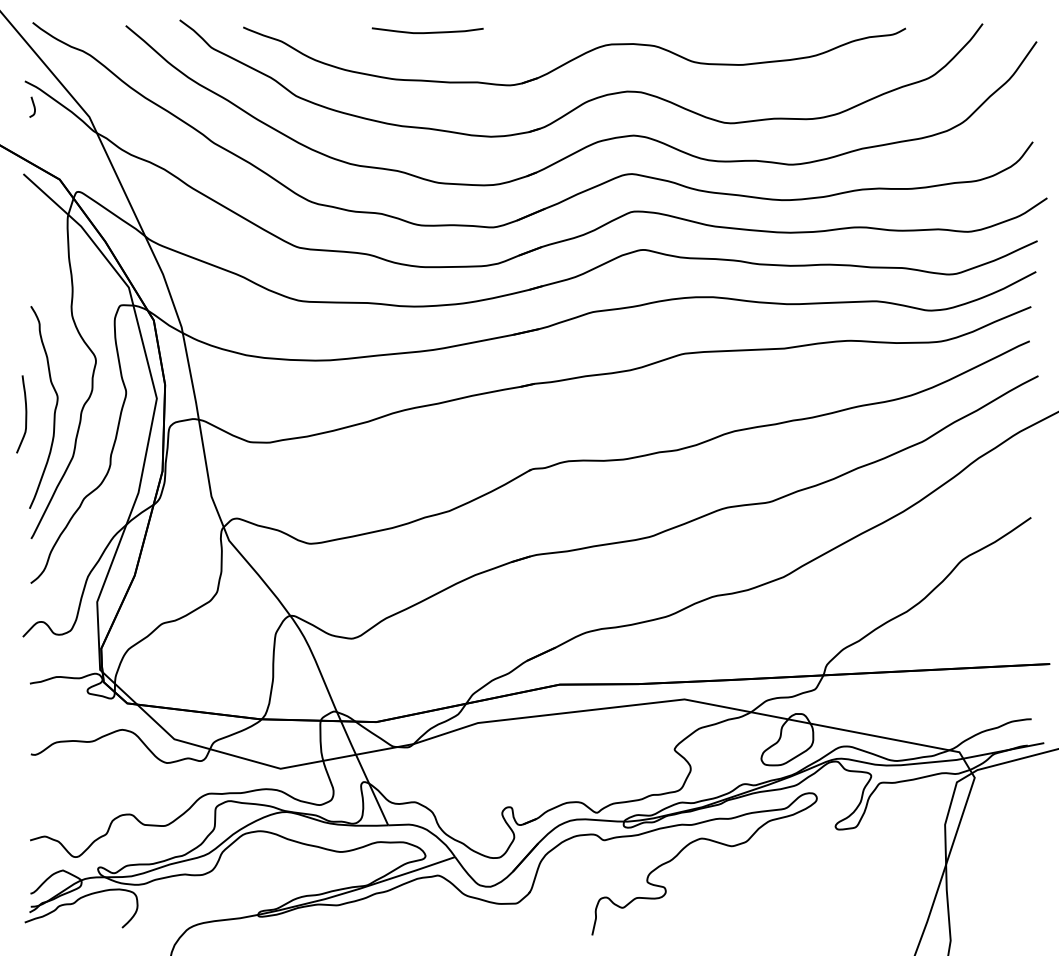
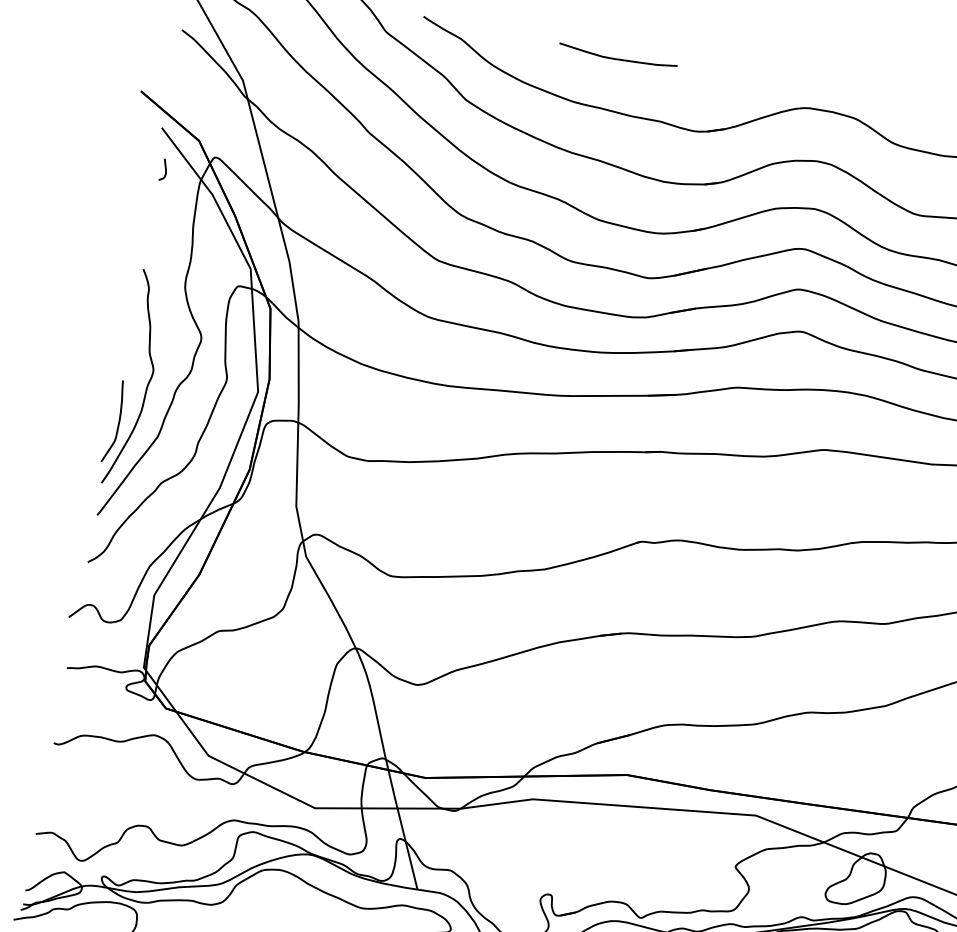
curve: (33, 106) -> (165, 169), moved
curve: (25, 414) -> (118, 422), moved

